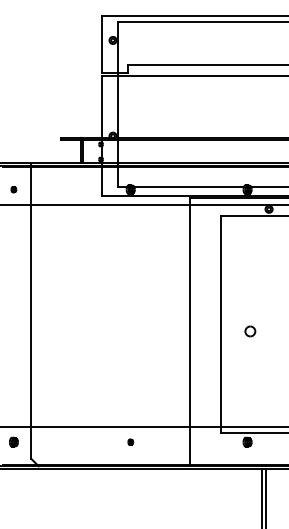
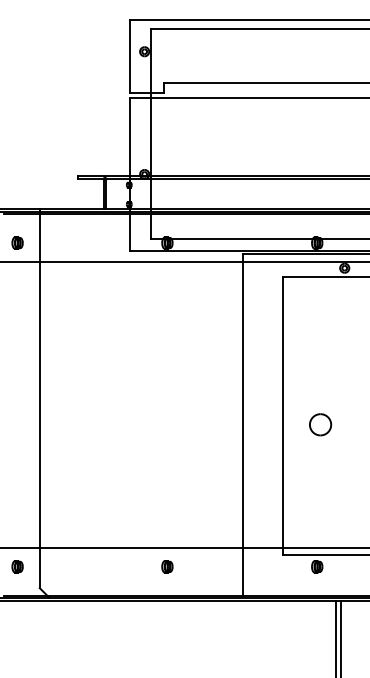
part: (13, 189) -> (17, 242), size x1.67
part: (250, 331) -> (320, 424), size x1.67
part: (130, 441) -> (167, 566), size x1.67

